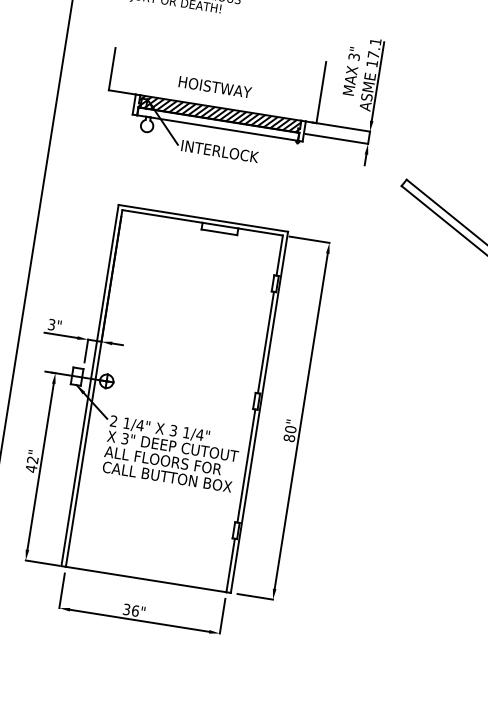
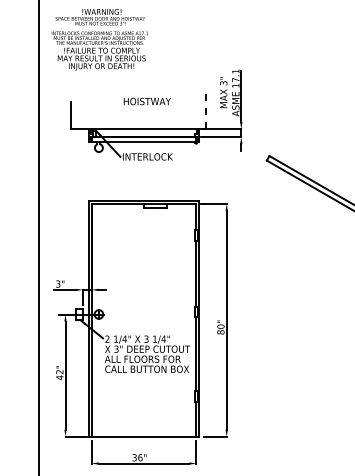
text: (213, 87) -> (146, 101), moved
line: (321, 93) -> (206, 109), solid -> dashed
hatch: (219, 113) -> (143, 132), removed

